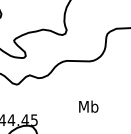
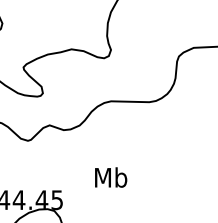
text: (88, 106) -> (110, 177), moved

